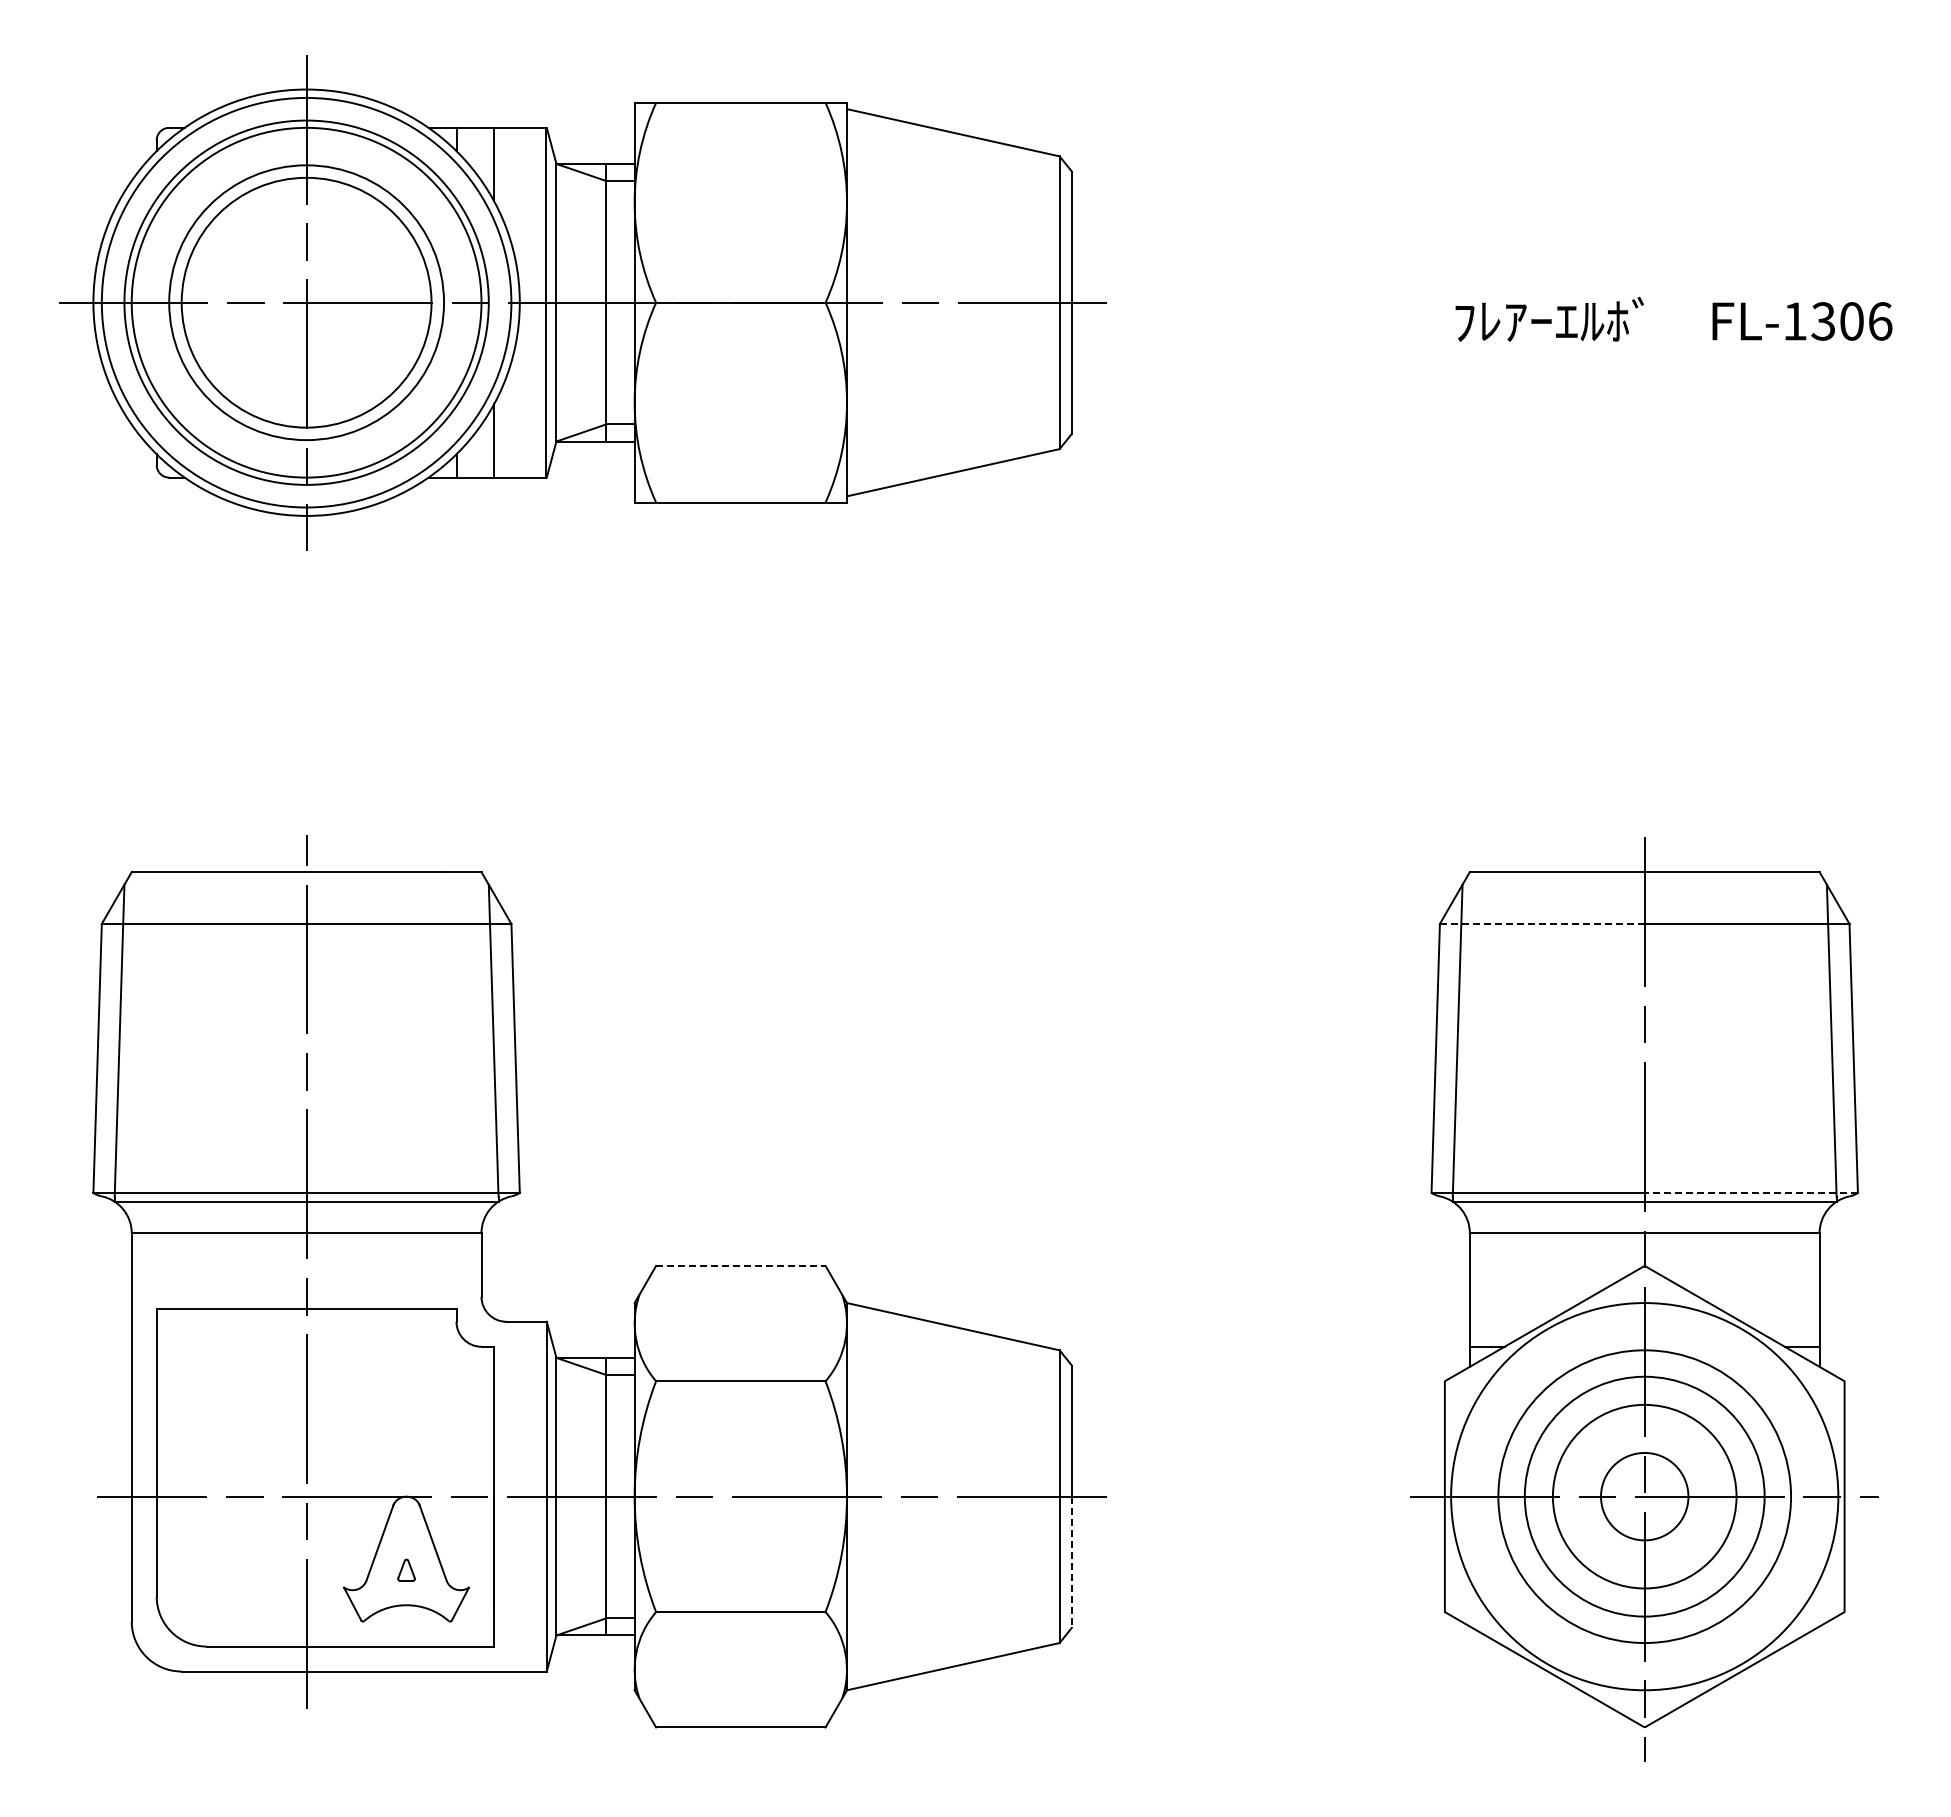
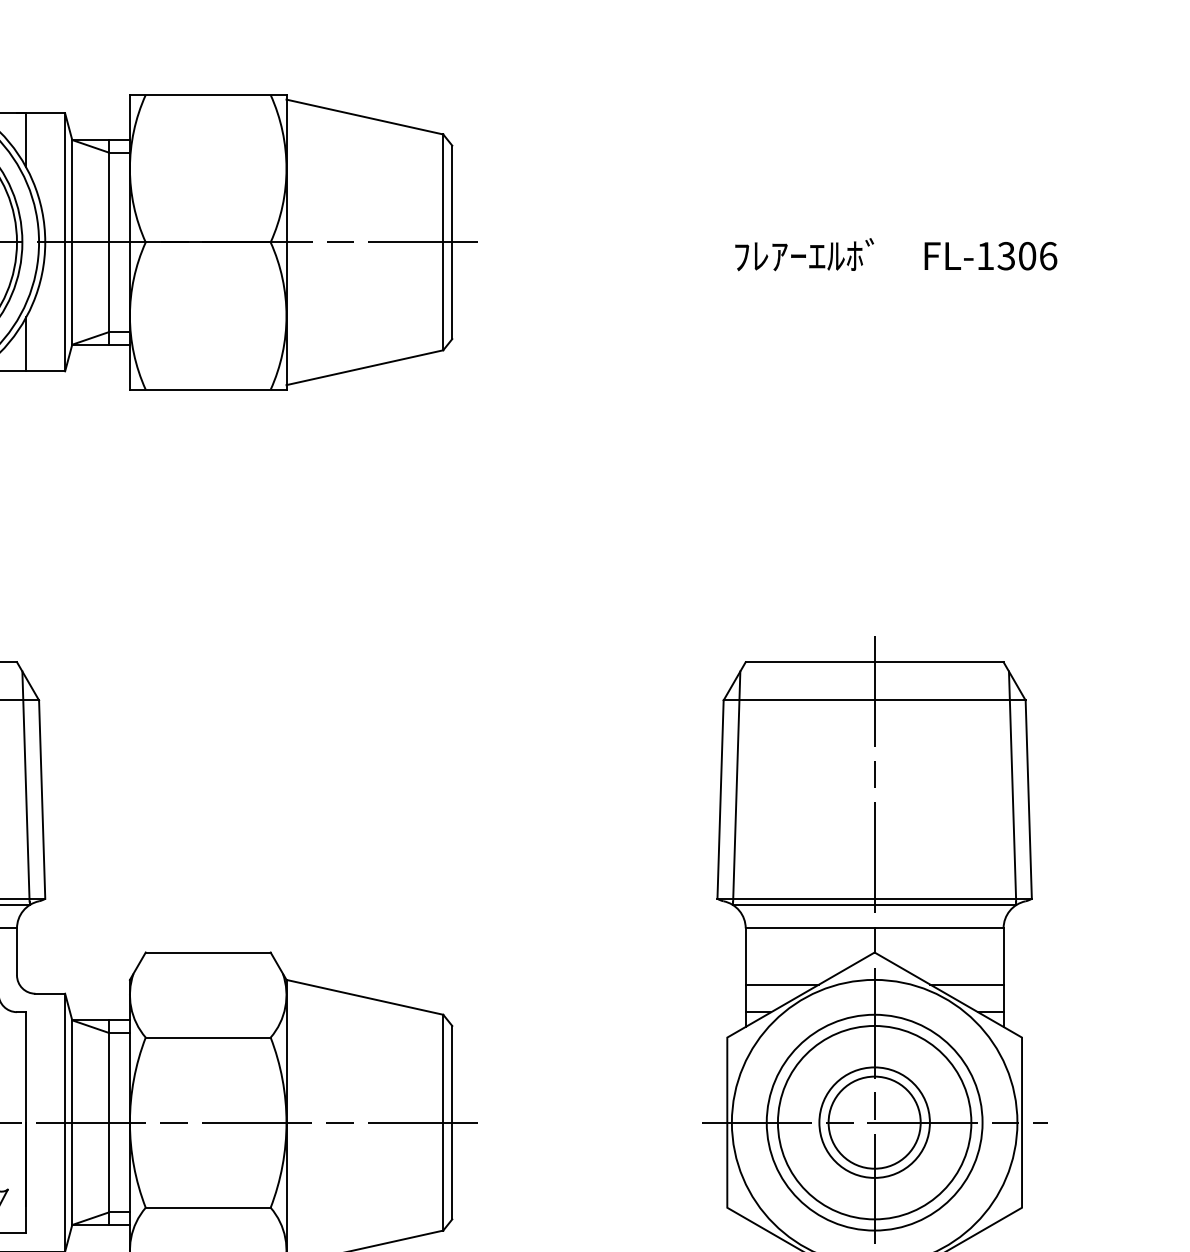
line: (1542, 923) -> (799, 700), dashed -> solid
line: (1751, 1193) -> (953, 899), dashed -> solid
line: (740, 1265) -> (207, 952), dashed -> solid
line: (1519, 1309) -> (782, 984), added
line: (1769, 1309) -> (966, 984), added
circle: (1644, 1496) -> (874, 1122), size x0.62
circle: (1644, 1496) -> (874, 1122), size x1.43
circle: (1644, 1496) -> (874, 1122), size x1.43
line: (1071, 1562) -> (452, 1171), dashed -> solid

